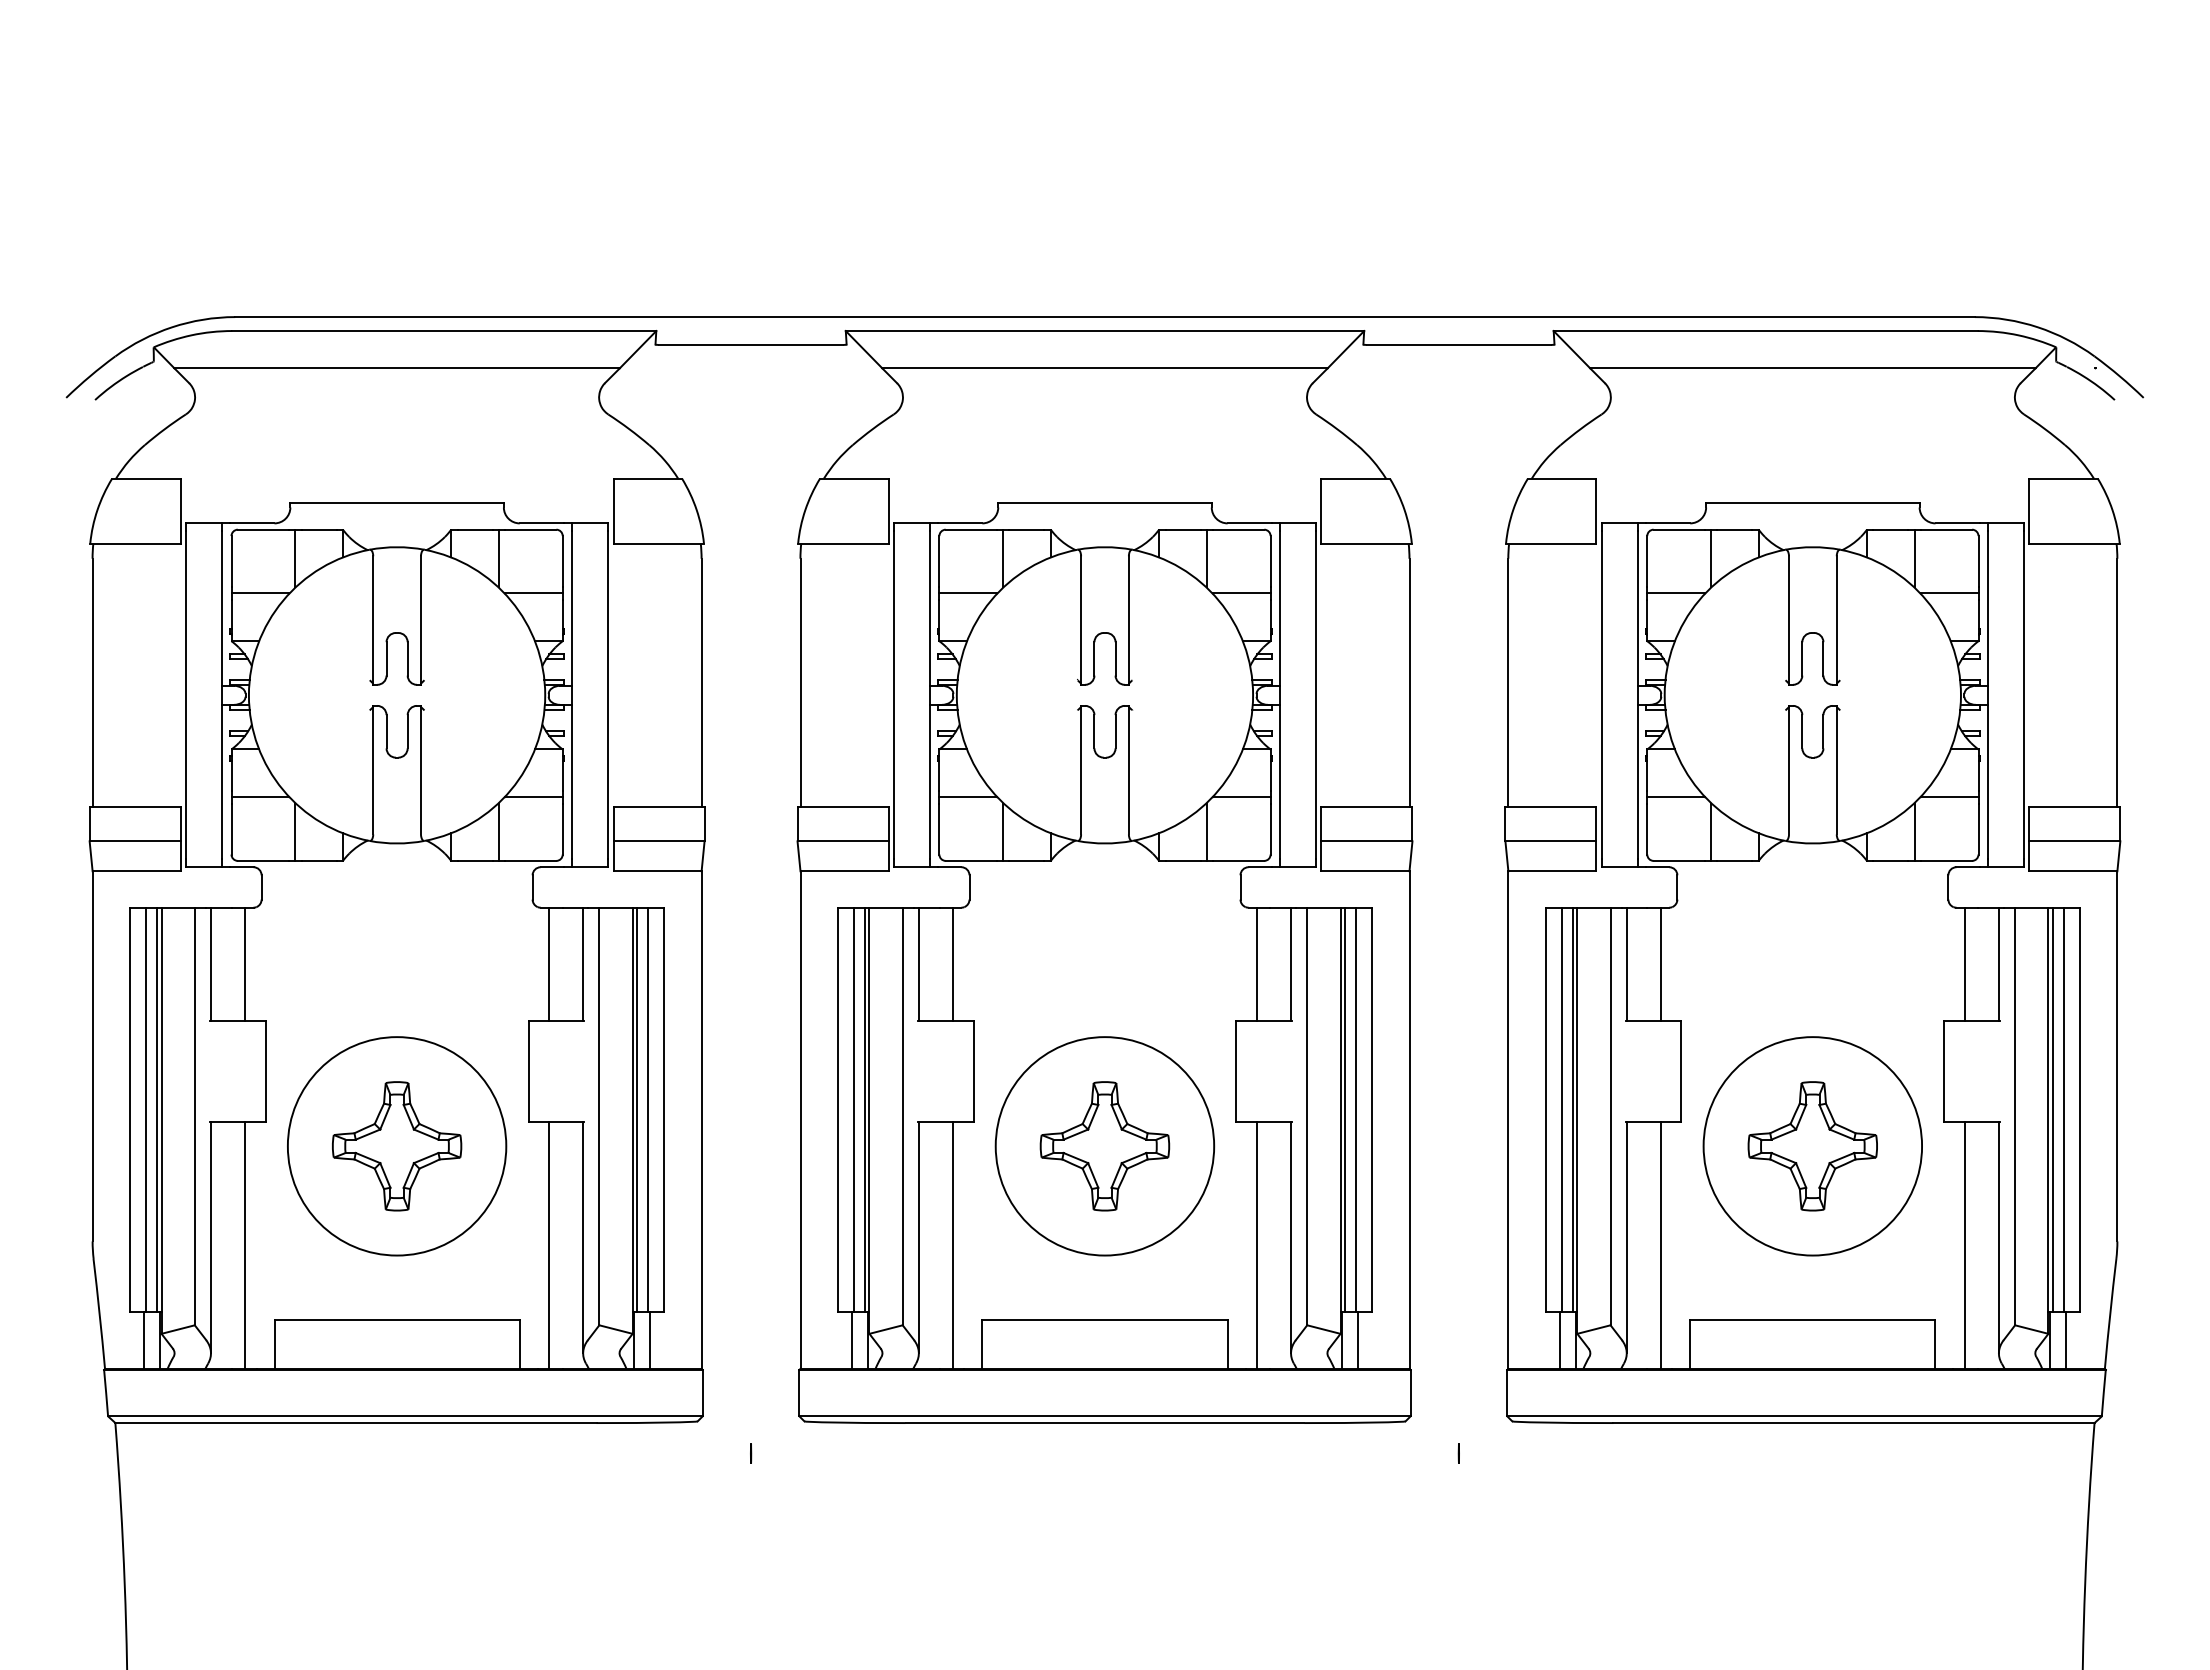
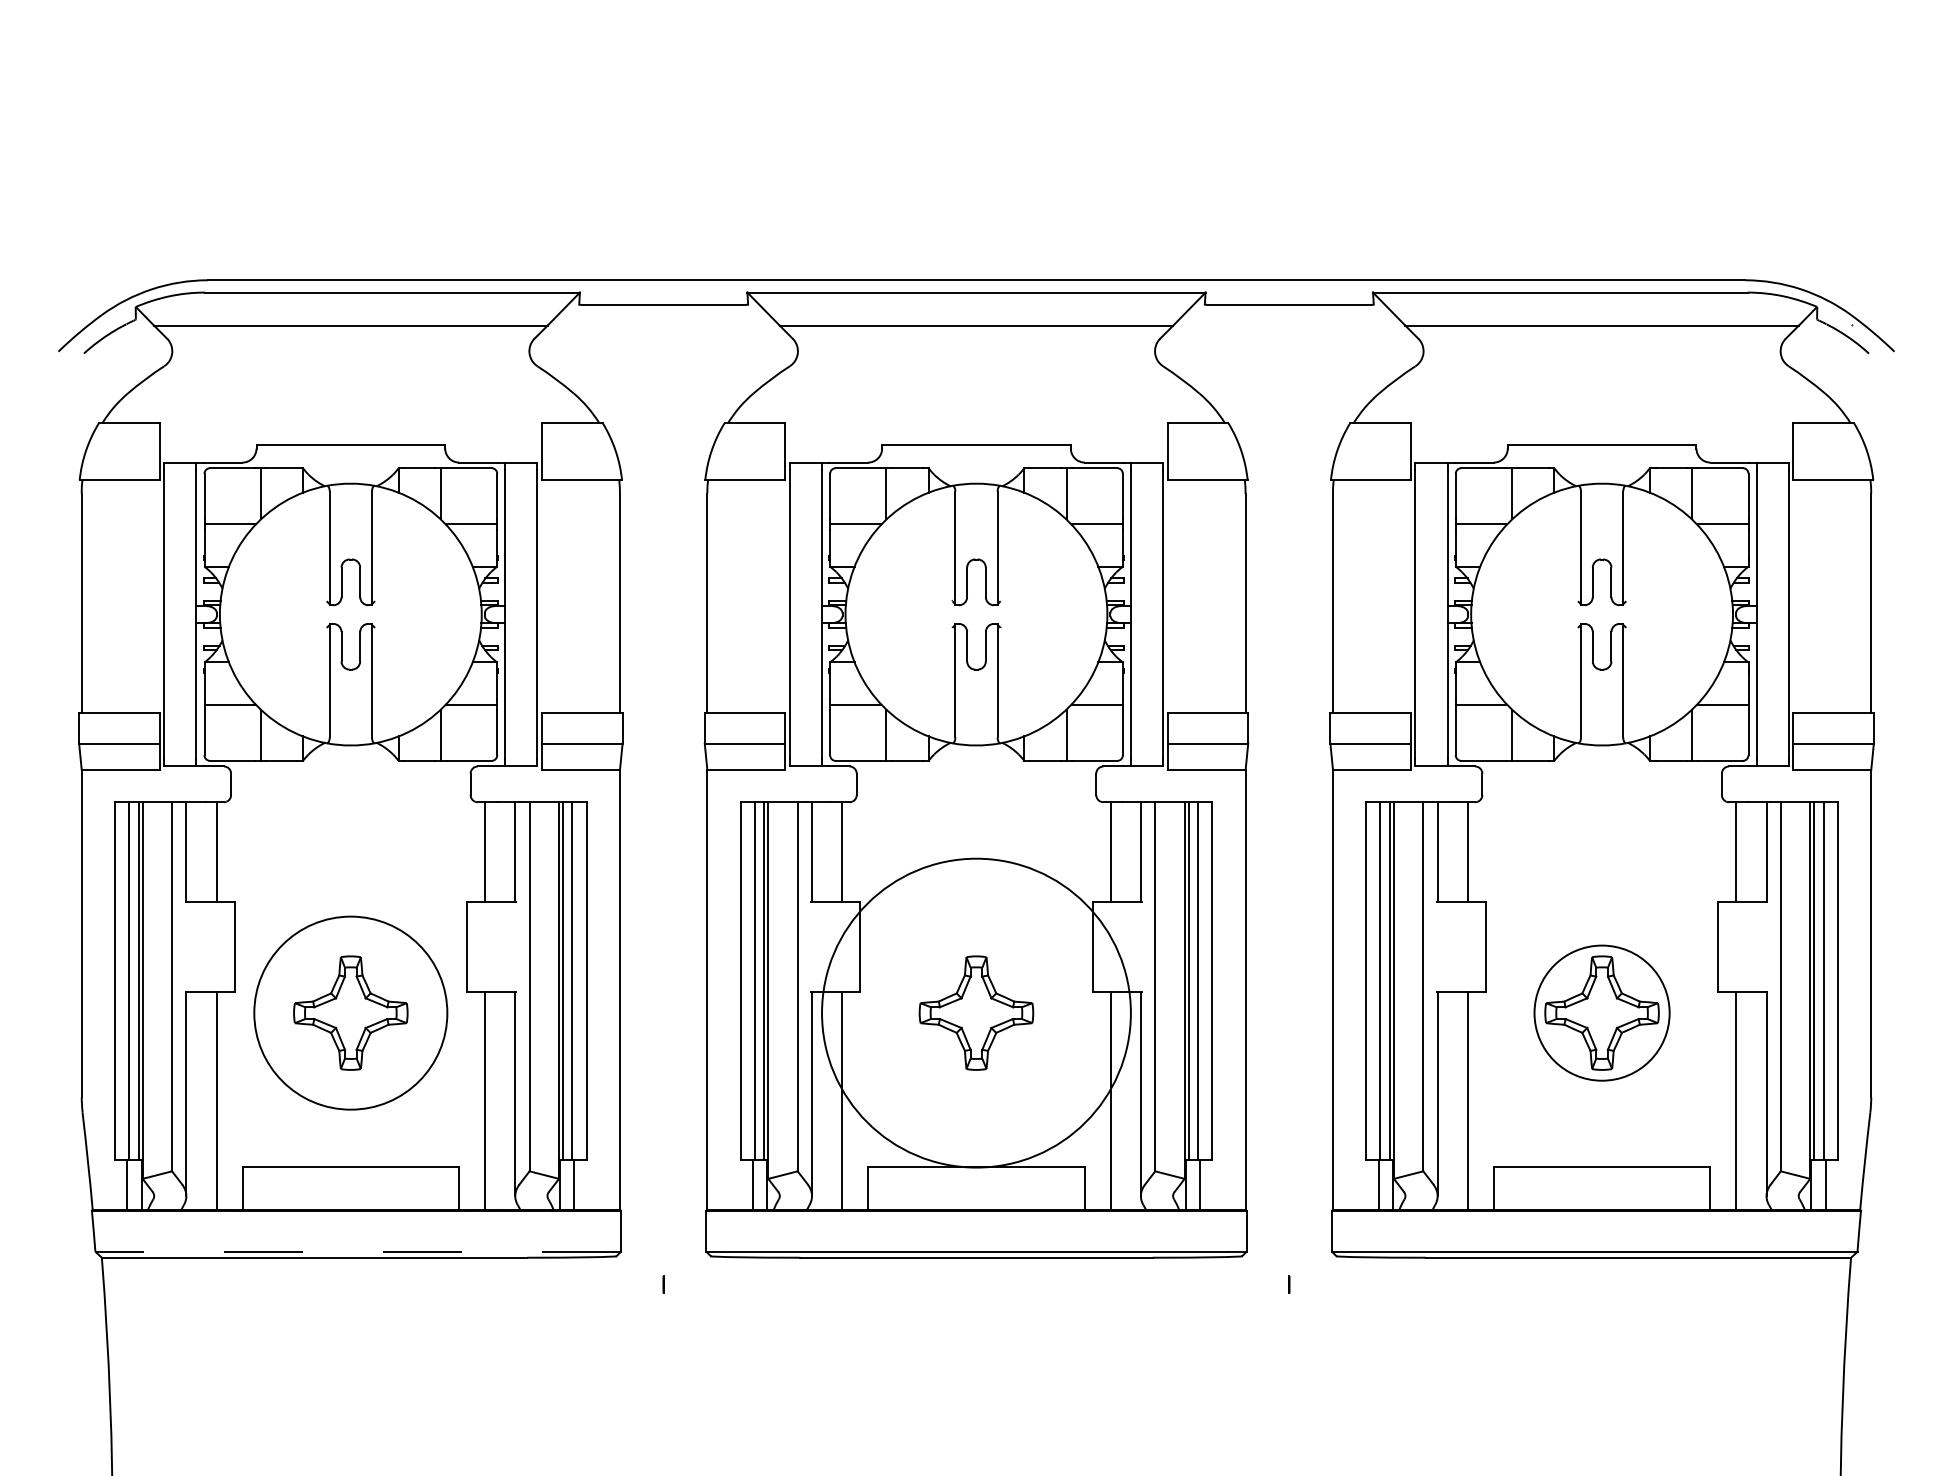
circle: (1104, 1146) -> (976, 1013), size x1.6
circle: (1812, 1146) -> (1601, 1013), size x0.7
line: (404, 1416) -> (357, 1251), solid -> dashed

